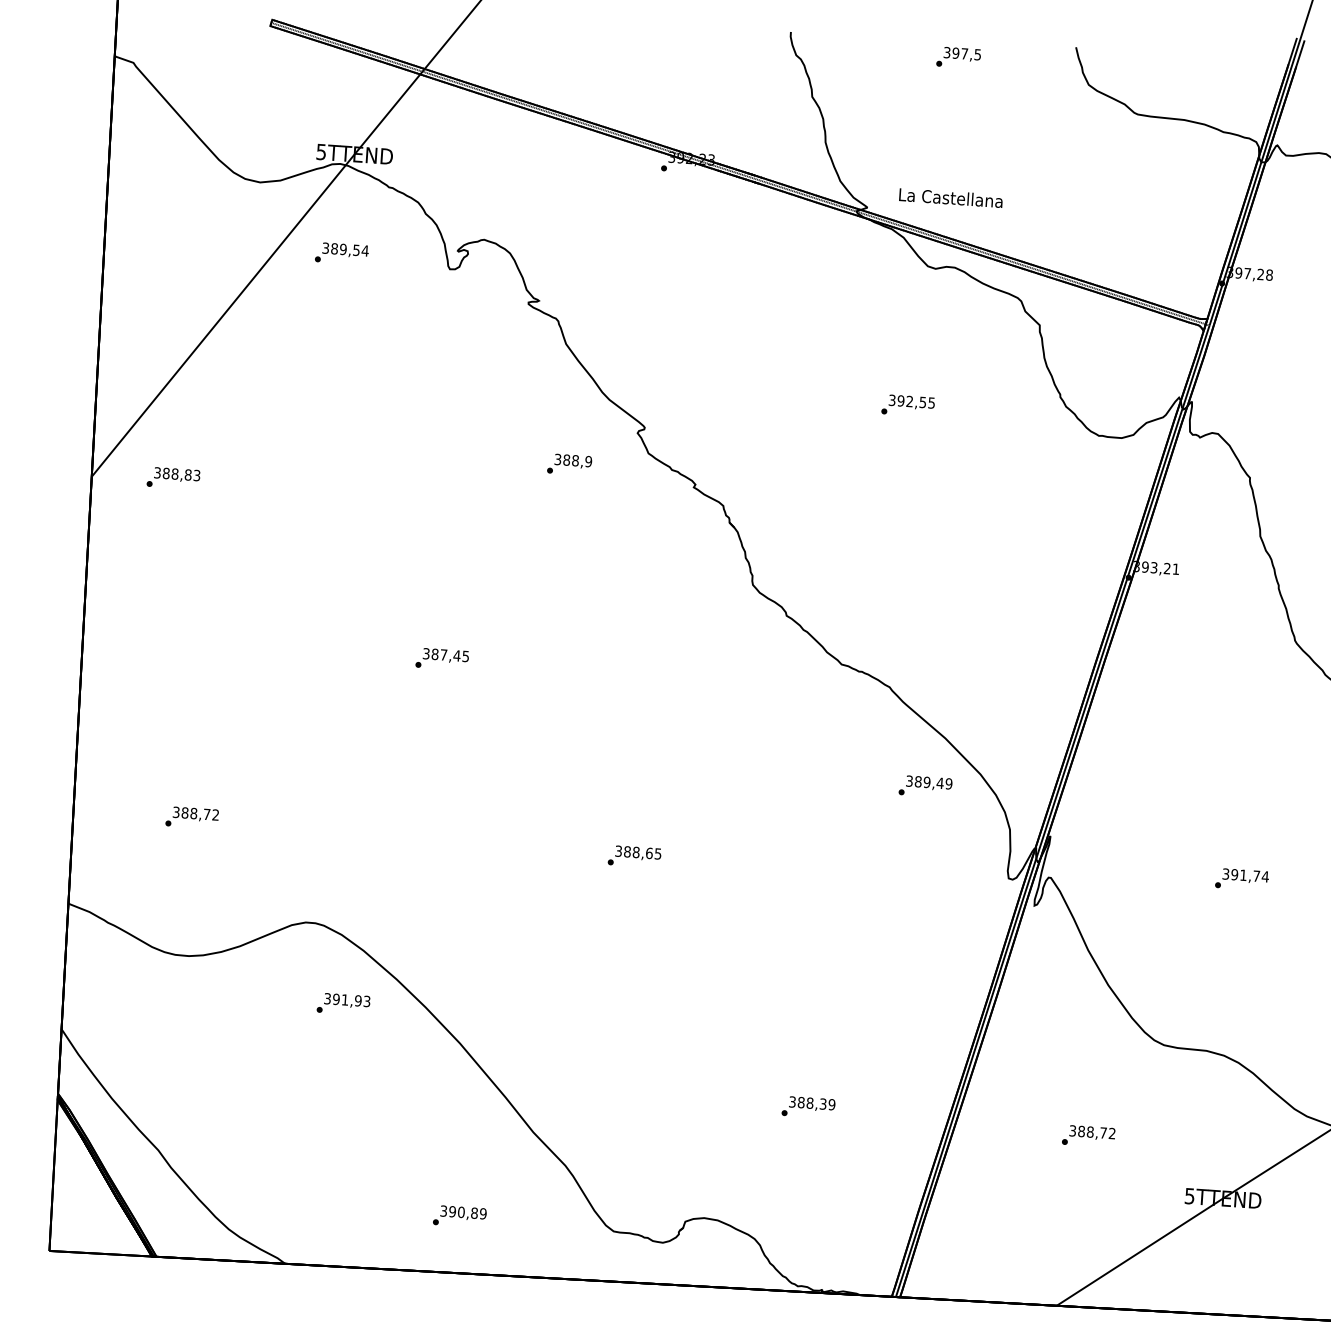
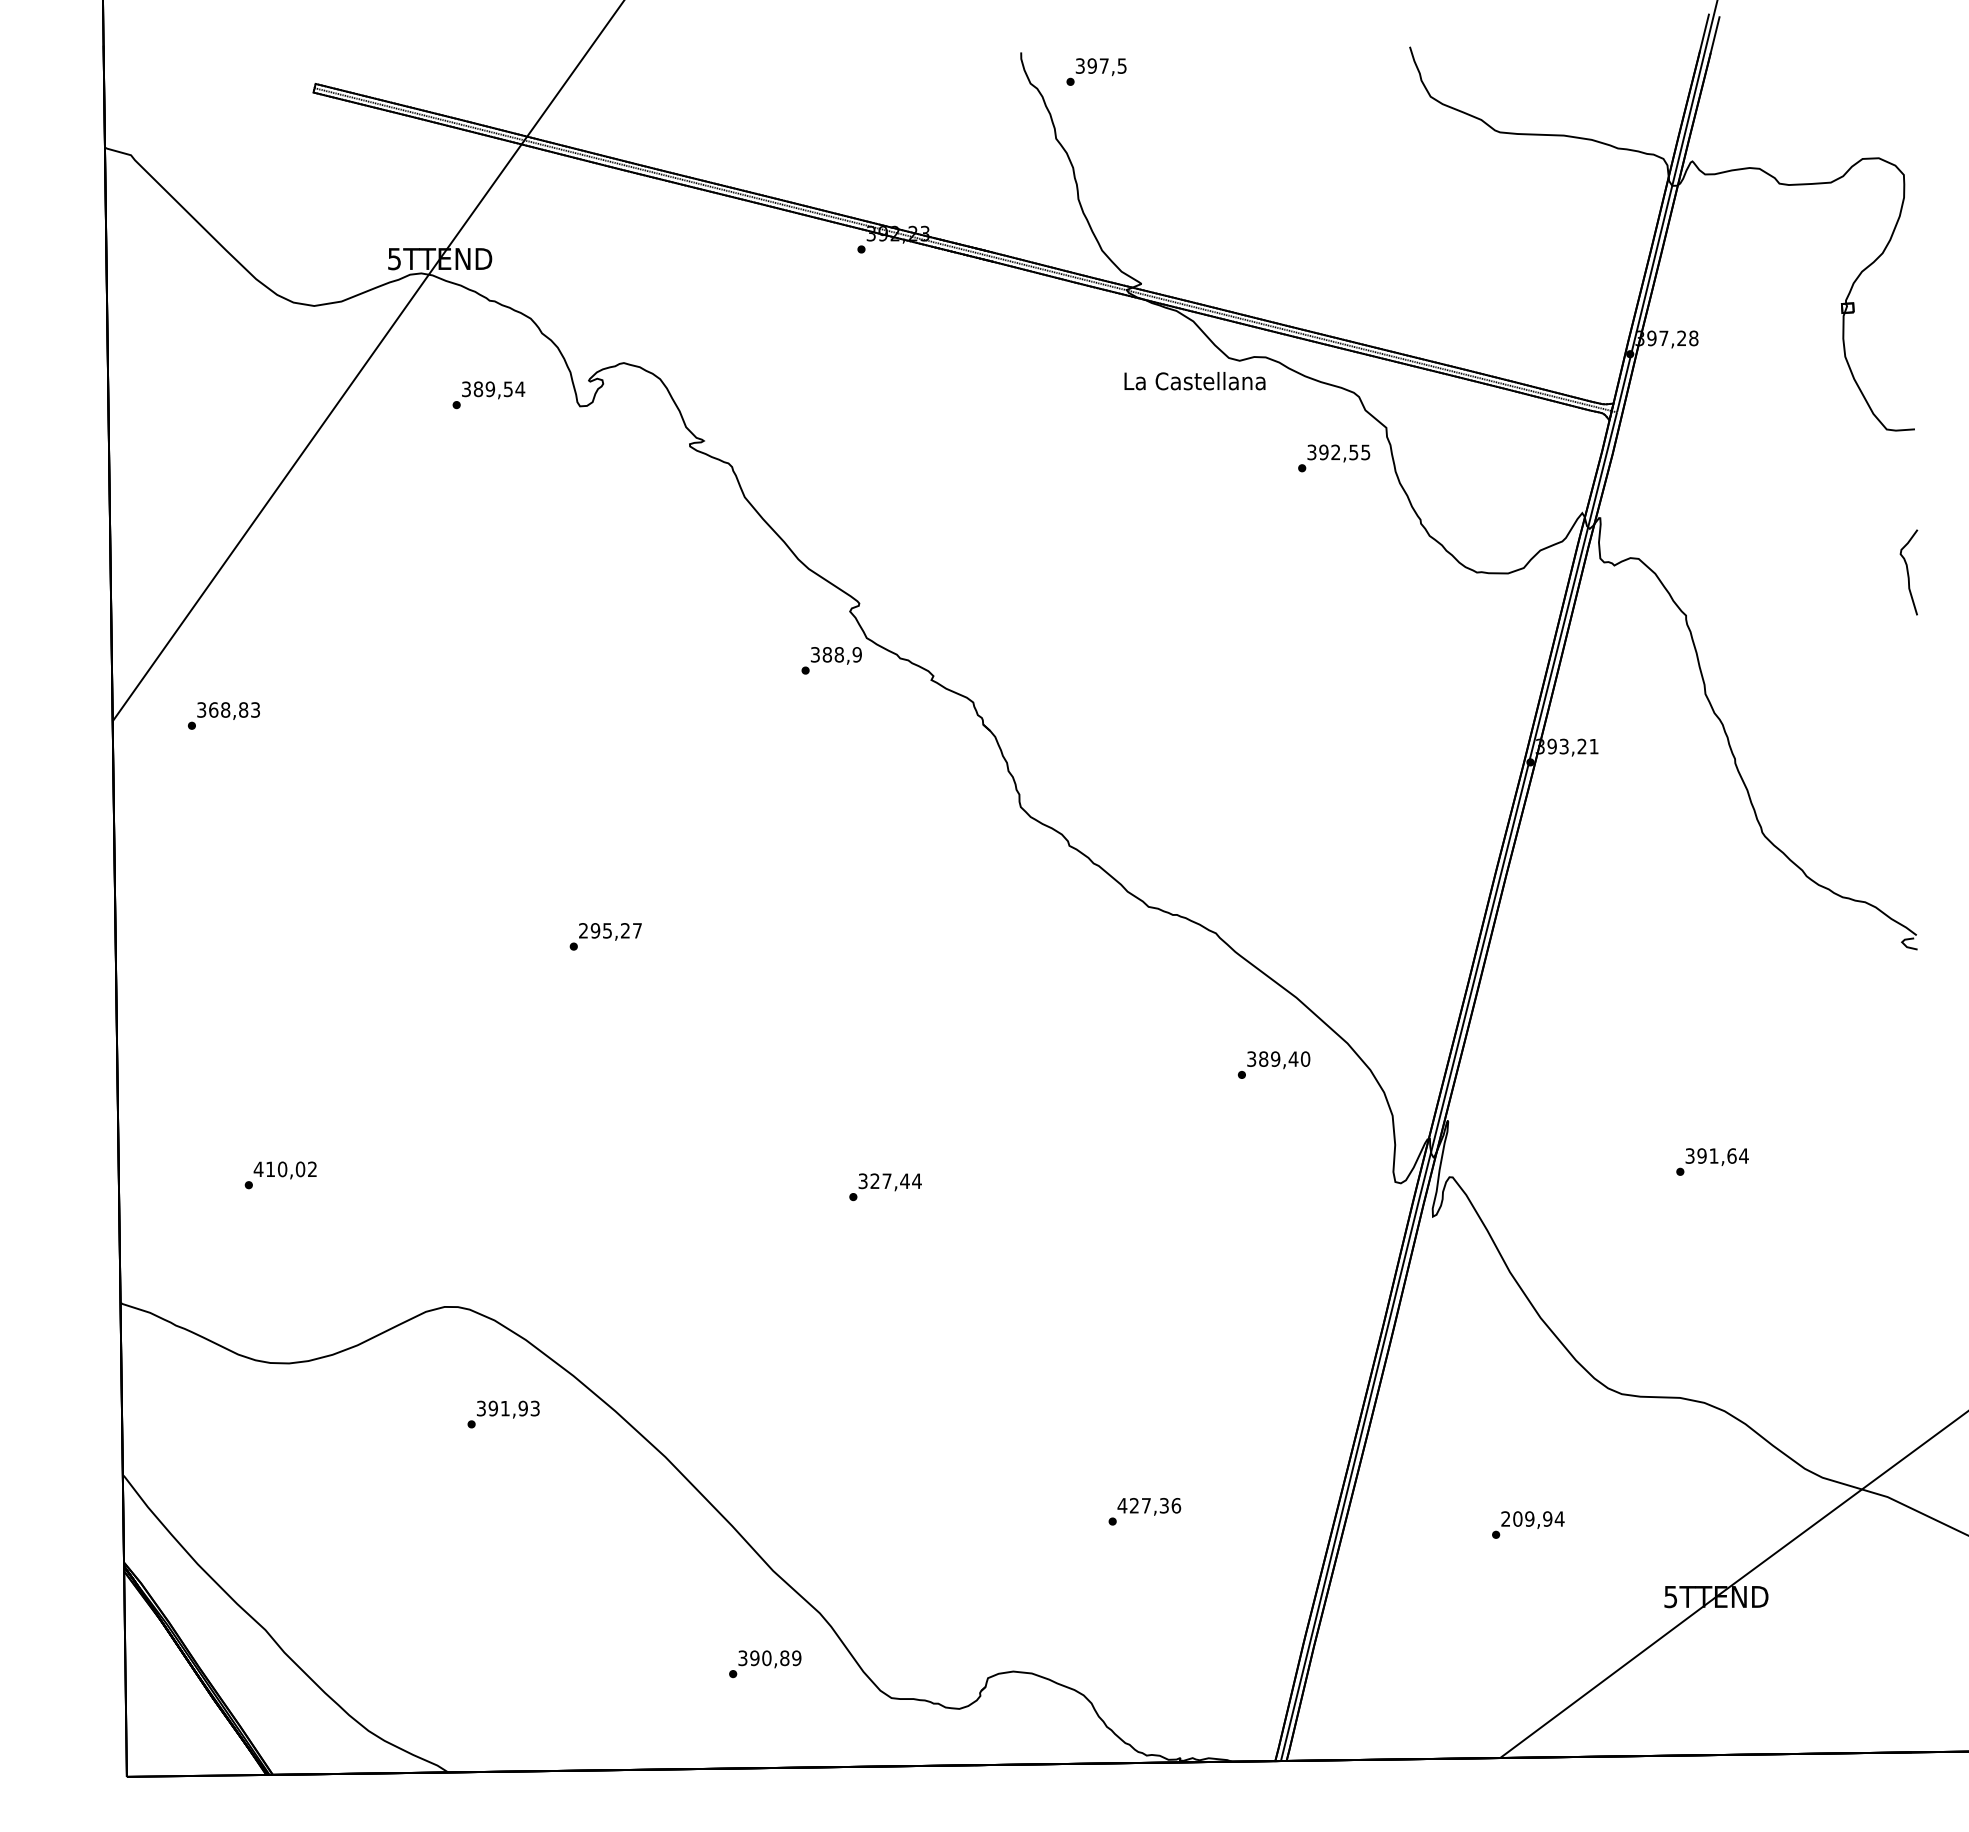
text: (958, 57) -> (1096, 71), moved
text: (950, 198) -> (1194, 381), moved
text: (341, 253) -> (488, 395), moved
text: (908, 405) -> (1334, 458), moved
text: (569, 464) -> (831, 660), moved
text: (166, 473) -> (213, 709), 388,83 -> 368,83
text: (446, 654) -> (610, 930), 387,45 -> 295,27
text: (949, 783) -> (1305, 1058), 389,49 -> 389,40
text: (191, 813) -> (279, 1169), 388,72 -> 410,02
text: (642, 853) -> (895, 1181), 388,65 -> 327,44
text: (1256, 875) -> (1731, 1155), 391,74 -> 391,64
text: (812, 1103) -> (1149, 1505), 388,39 -> 427,36
text: (1092, 1131) -> (1532, 1518), 388,72 -> 209,94
text: (460, 1216) -> (765, 1664), moved

